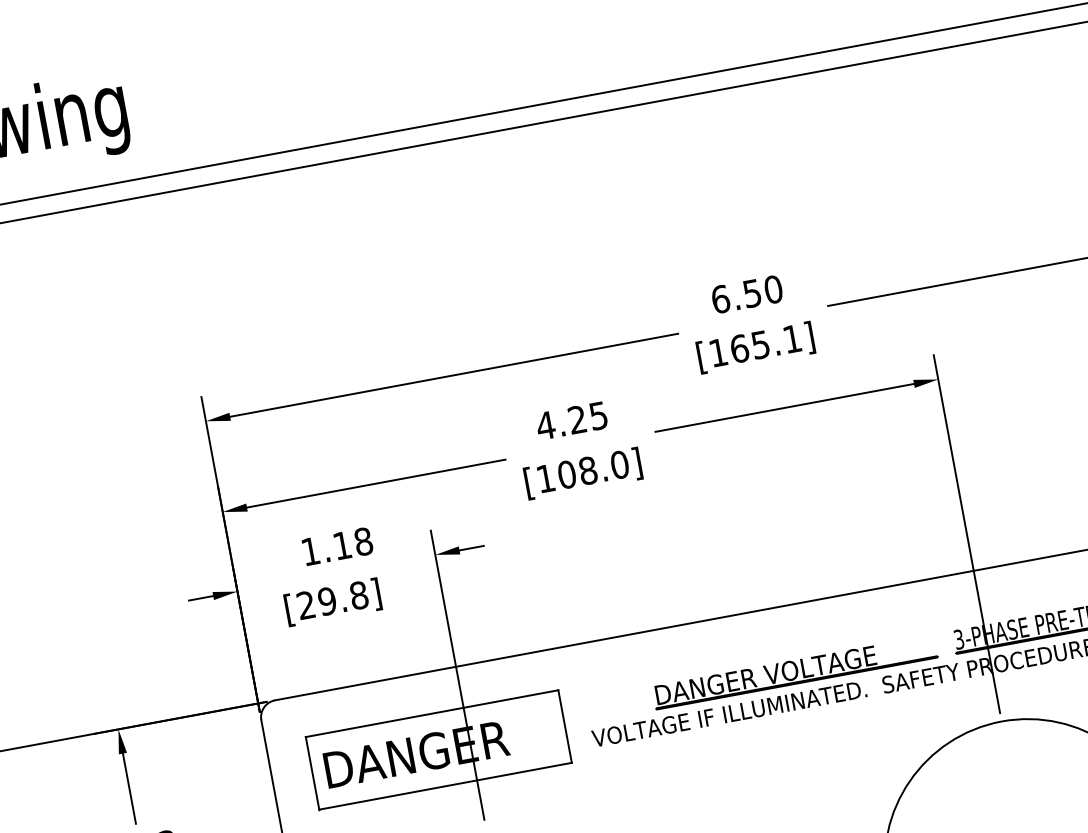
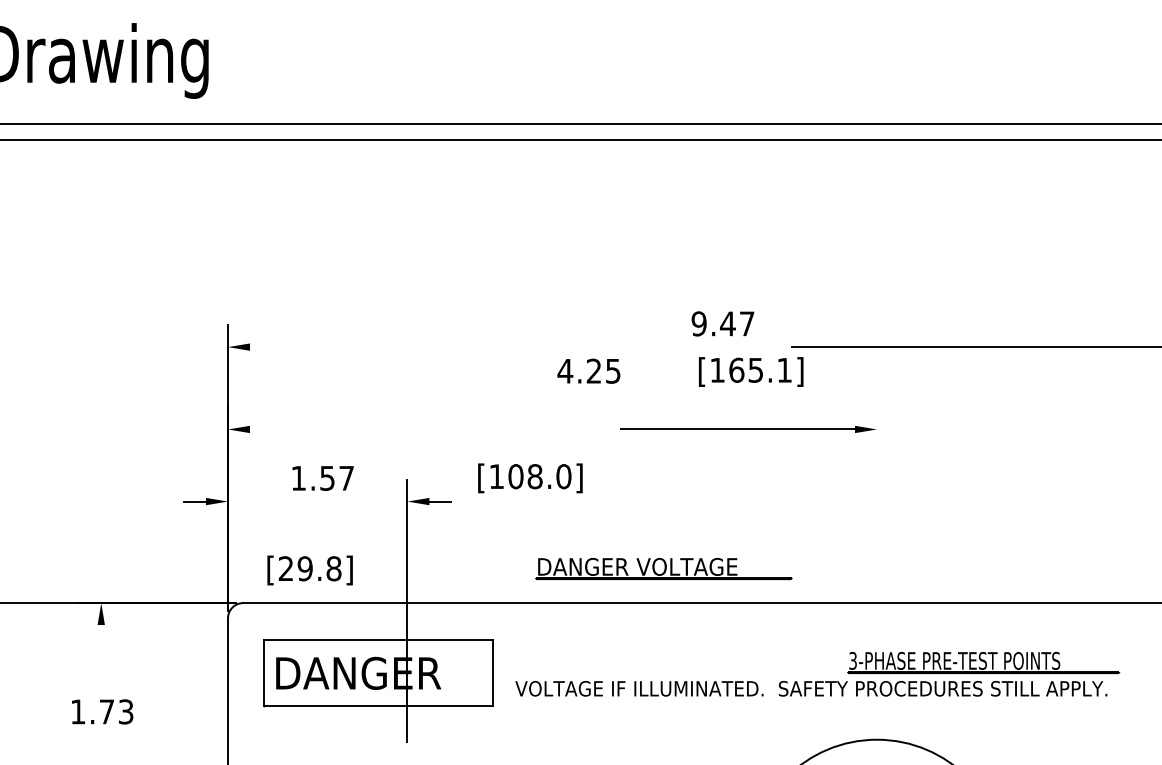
text: (746, 294) -> (722, 323), 6.50 -> 9.47
text: (756, 347) -> (751, 371), moved
line: (454, 375) -> (453, 347), removed
text: (571, 420) -> (588, 370), moved
text: (583, 473) -> (530, 478), moved
line: (376, 483) -> (367, 429), removed
line: (967, 533) -> (877, 569), removed
text: (353, 542) -> (337, 477), 1.18 -> 1.57
text: (332, 602) -> (309, 570), moved
part: (794, 671) -> (663, 568), moved
line: (129, 788) -> (101, 656), removed

